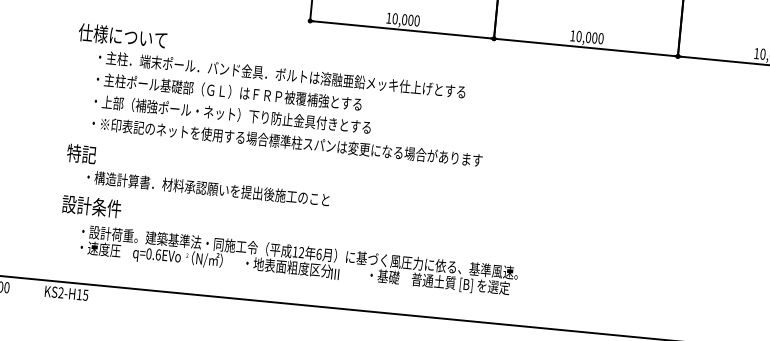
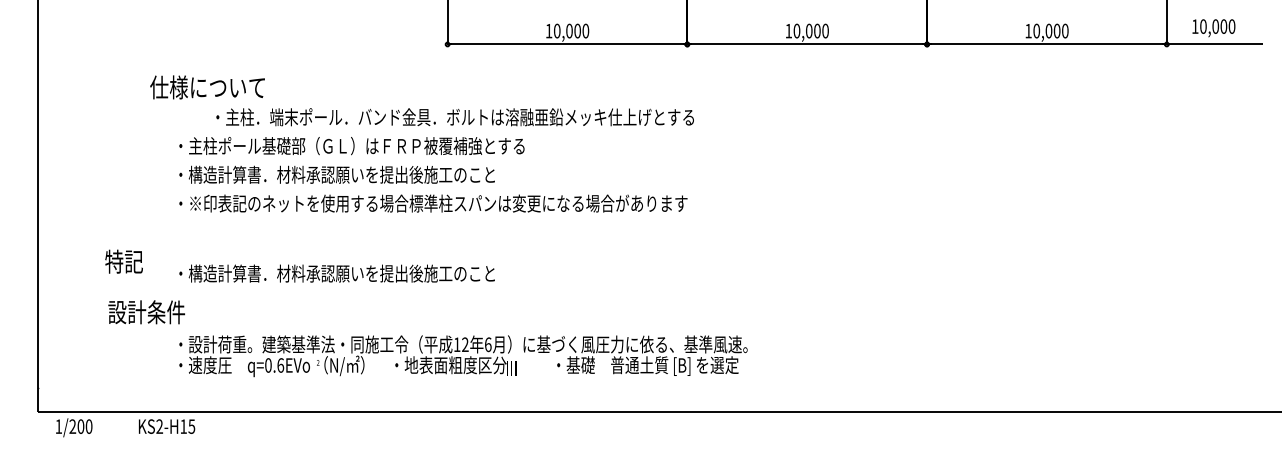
text: (281, 74) -> (454, 117), moved
text: (236, 114) -> (363, 174), ・上部（補強ポール・ネット）下り防止金具付きとする -> ・構造計算書．材料承認願いを提出後施工のこと
text: (81, 153) -> (123, 261), moved
text: (91, 206) -> (146, 312), moved

